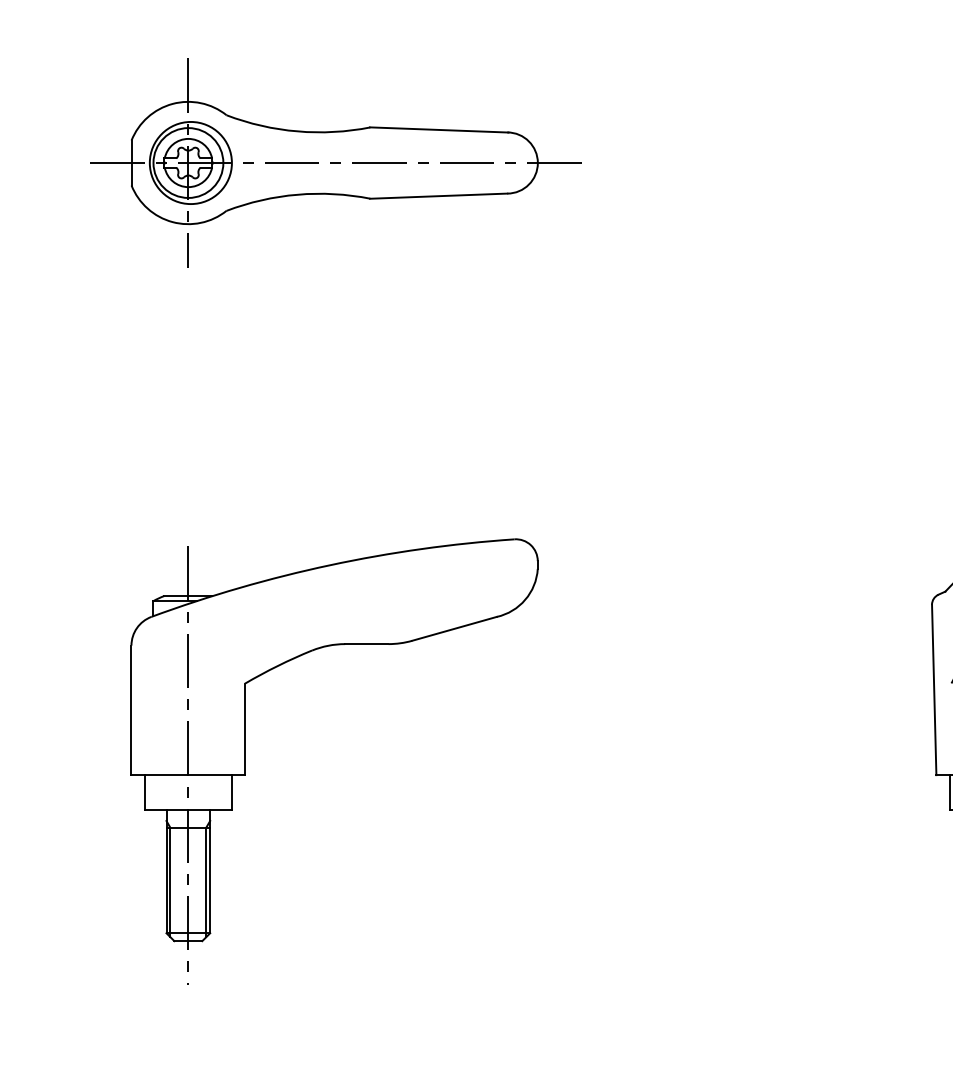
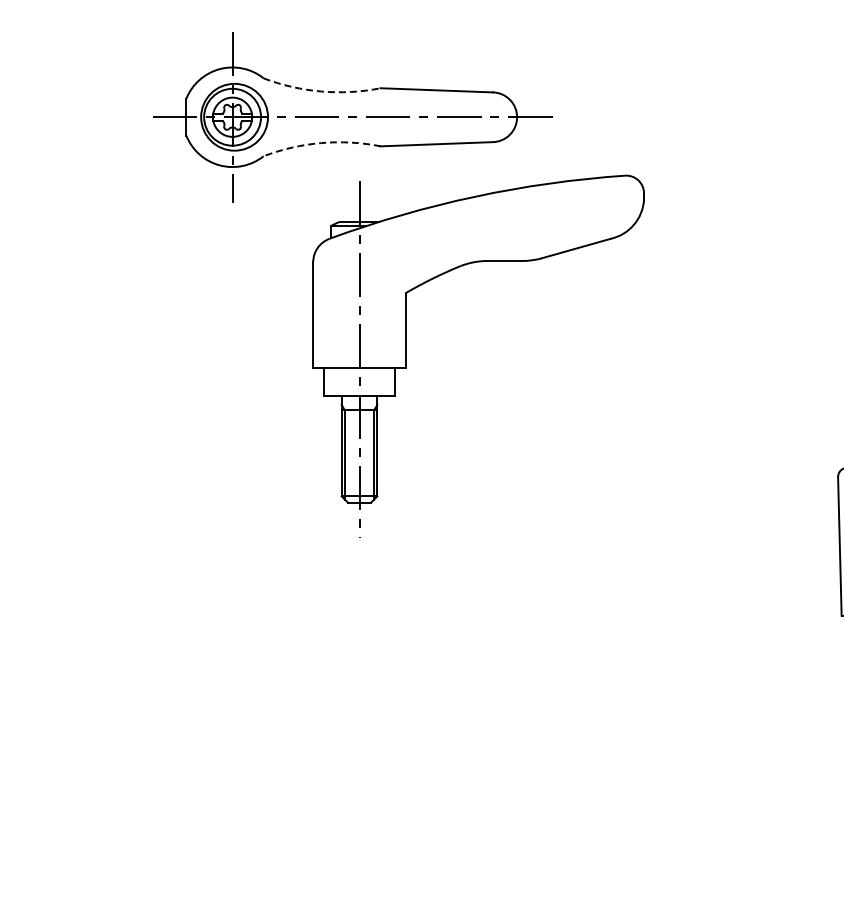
arc: (297, 131) -> (321, 91), solid -> dashed
arc: (297, 195) -> (321, 143), solid -> dashed
part: (246, 760) -> (406, 355), moved

